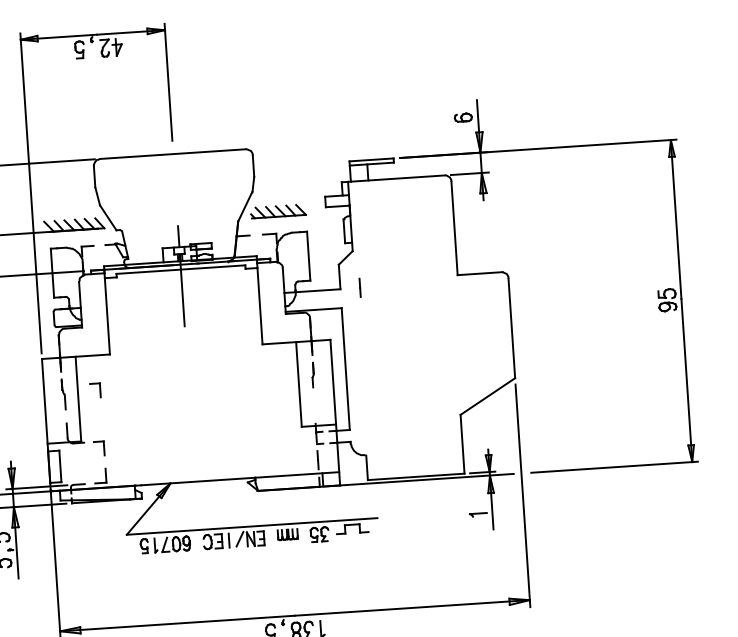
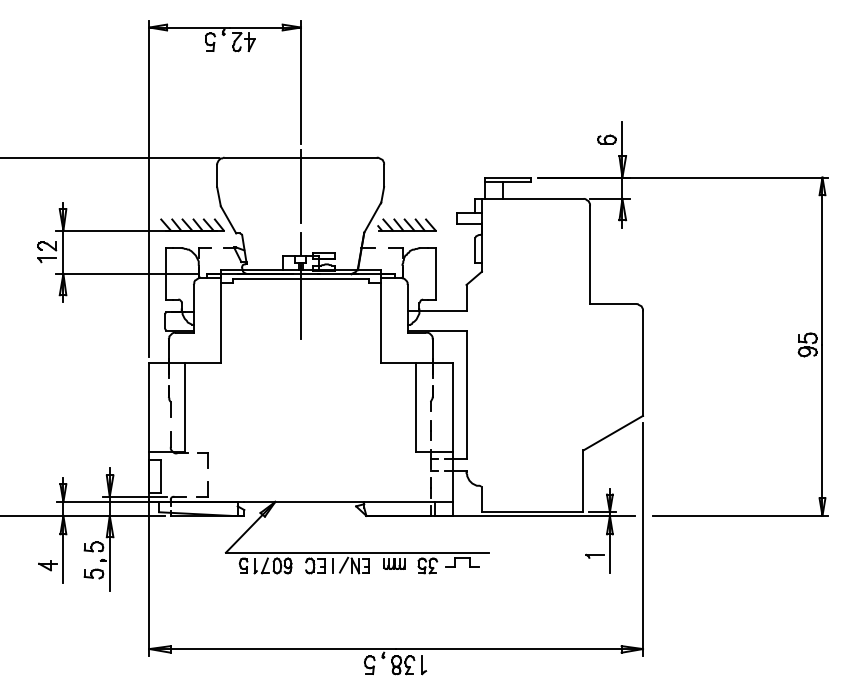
line: (174, 181) -> (300, 186), added
line: (359, 287) -> (430, 430), moved
part: (94, 390) -> (202, 399), removed

